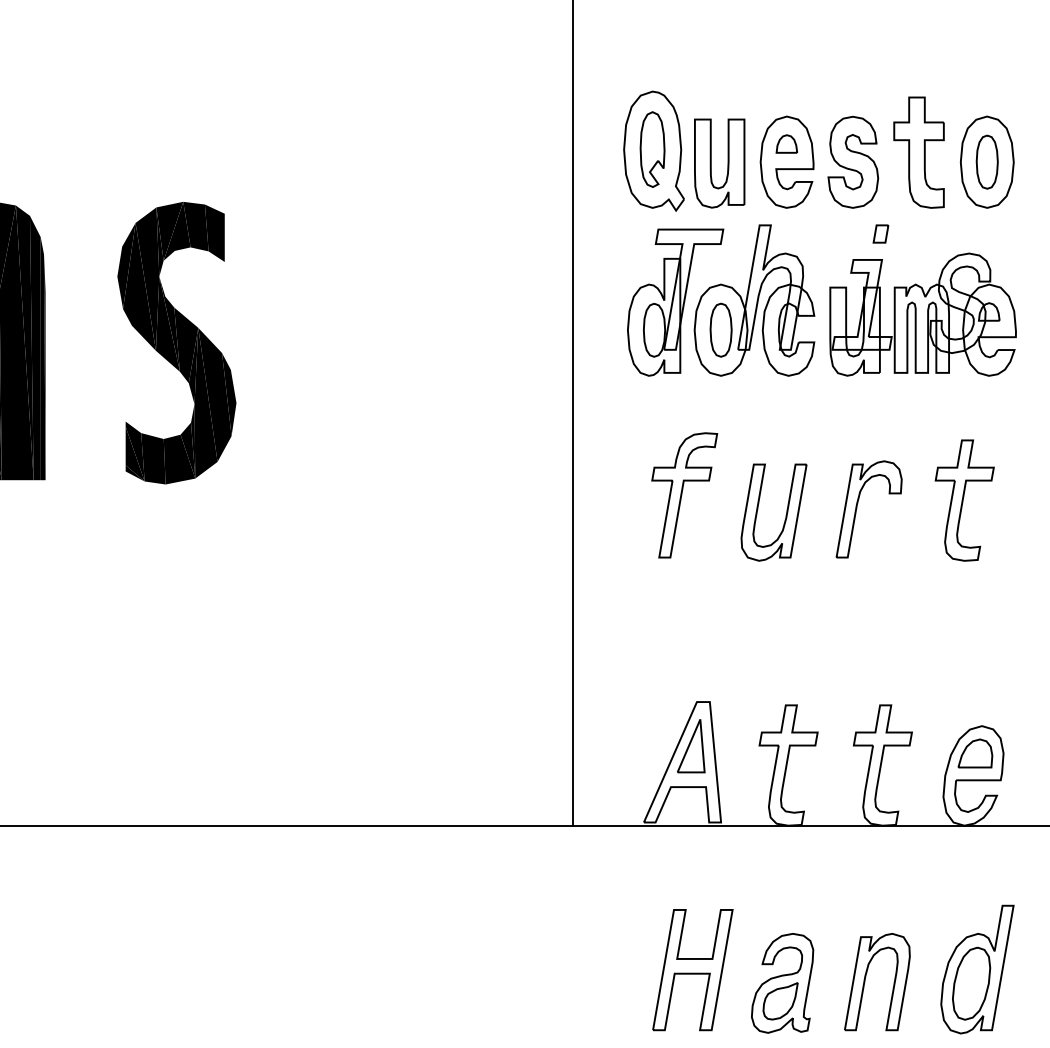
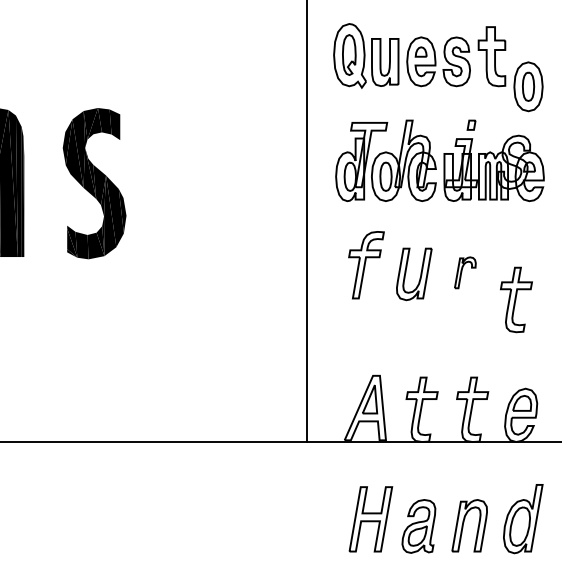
part: (783, 150) -> (419, 55), moved
part: (964, 499) -> (516, 299), moved
part: (869, 509) -> (465, 272), size x0.6

